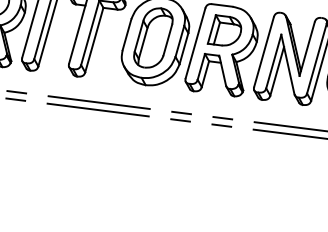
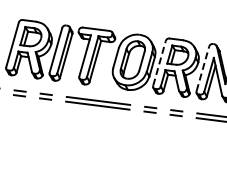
line: (195, 43) -> (159, 63), solid -> dashed
line: (263, 51) -> (202, 68), solid -> dashed

